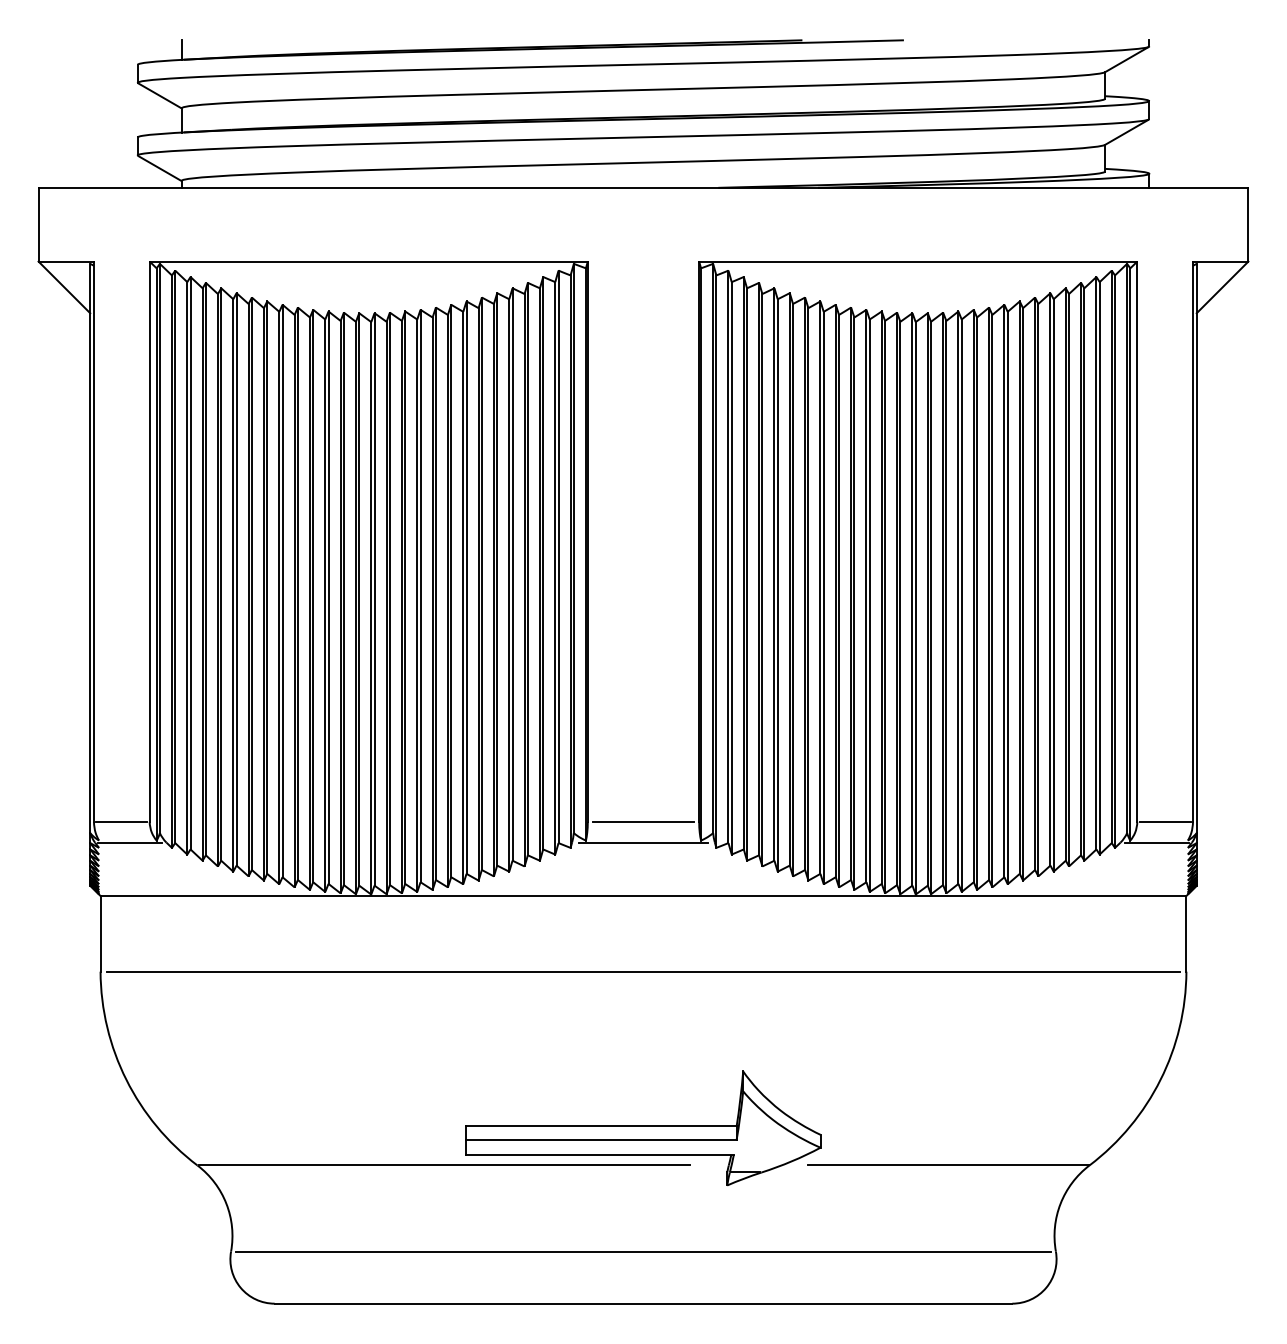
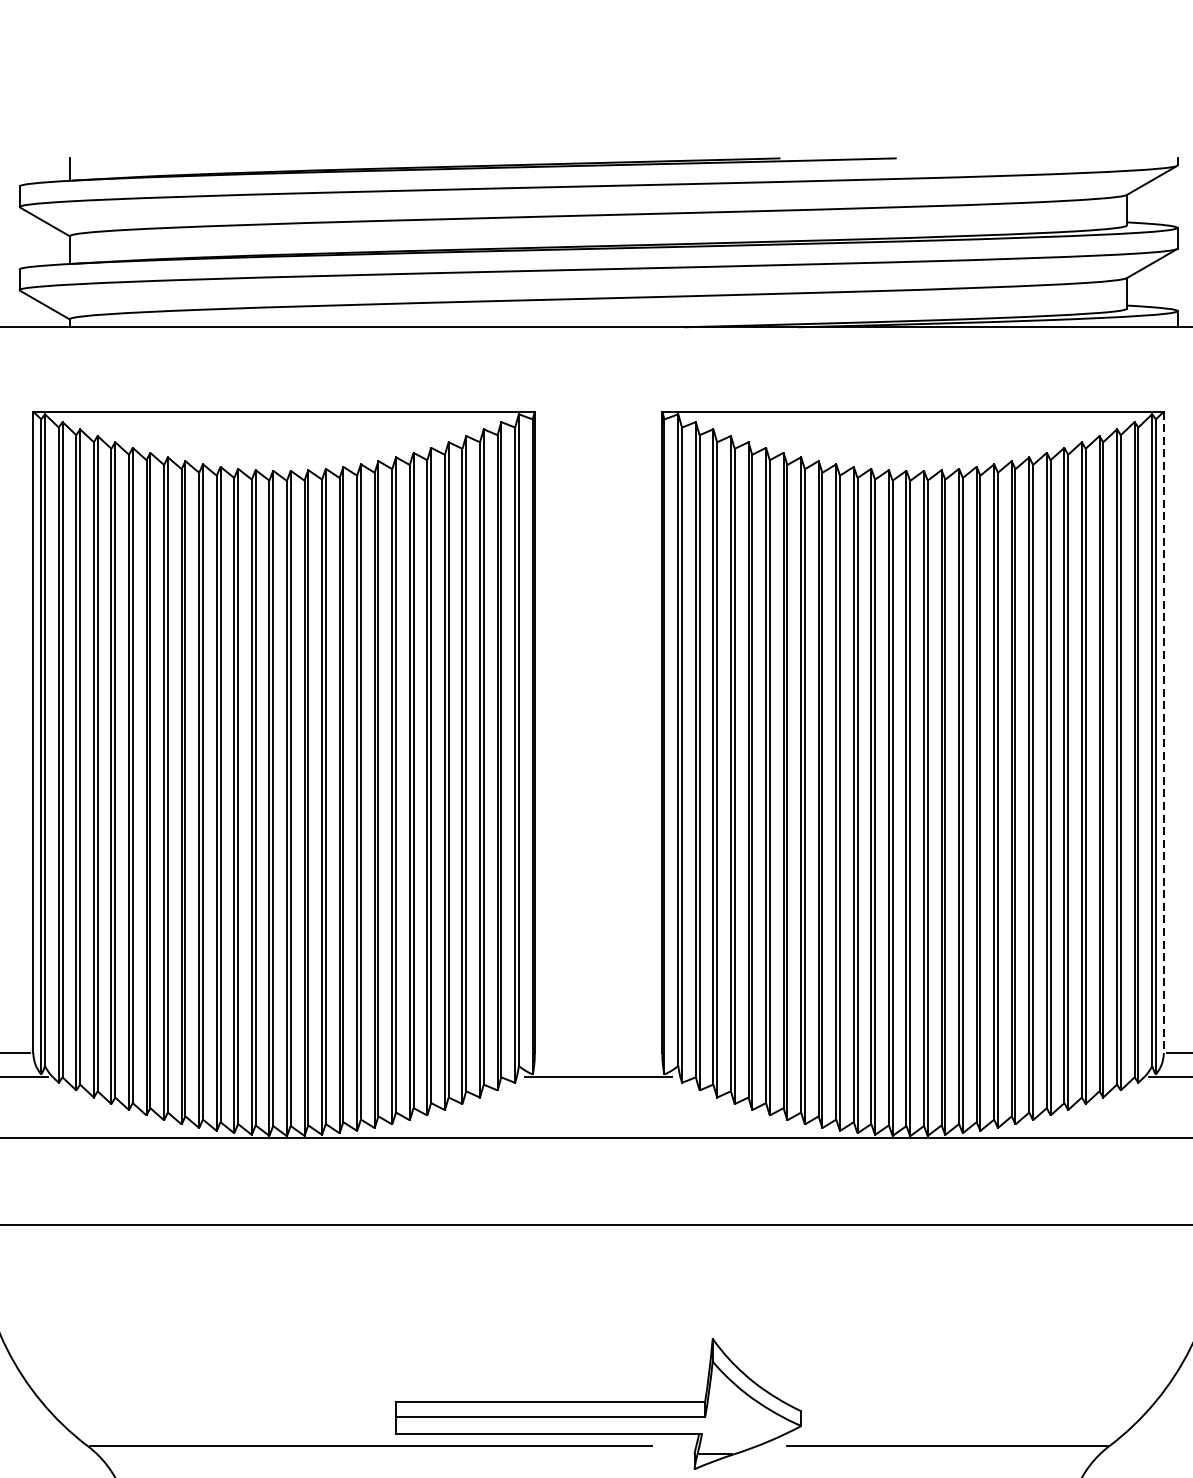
line: (1137, 542) -> (1164, 733), solid -> dashed
line: (643, 821) -> (598, 1052), removed

